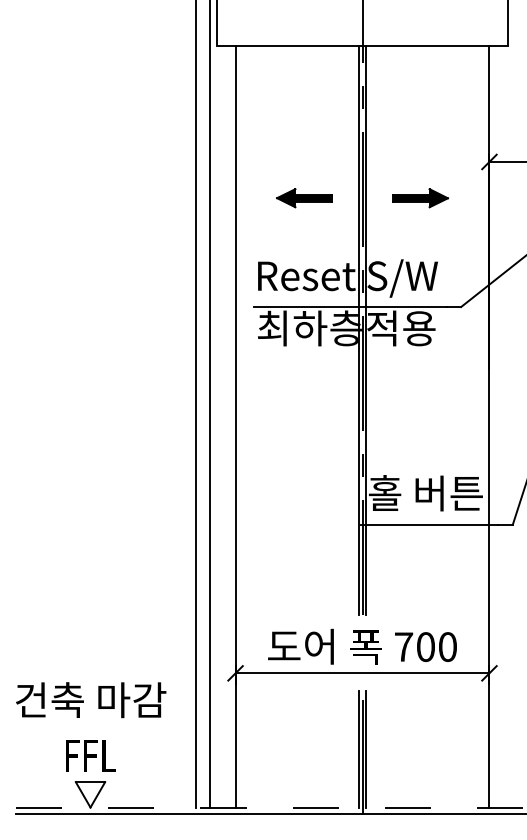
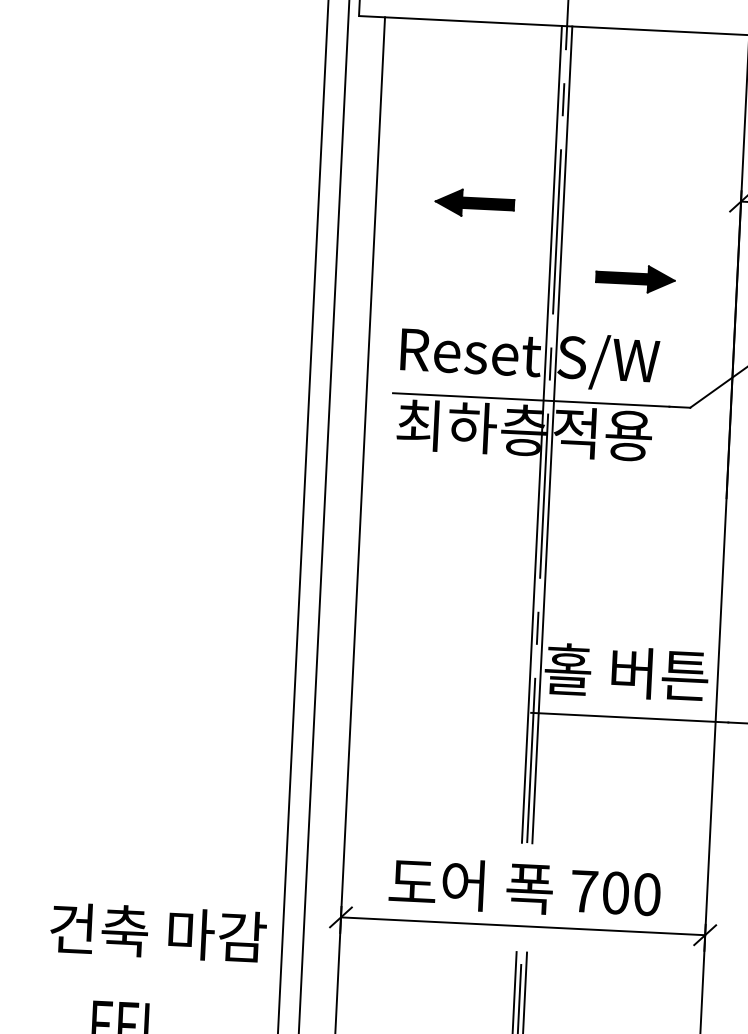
part: (304, 198) -> (475, 203), moved
part: (420, 198) -> (635, 279), moved
text: (91, 700) -> (158, 933), moved

